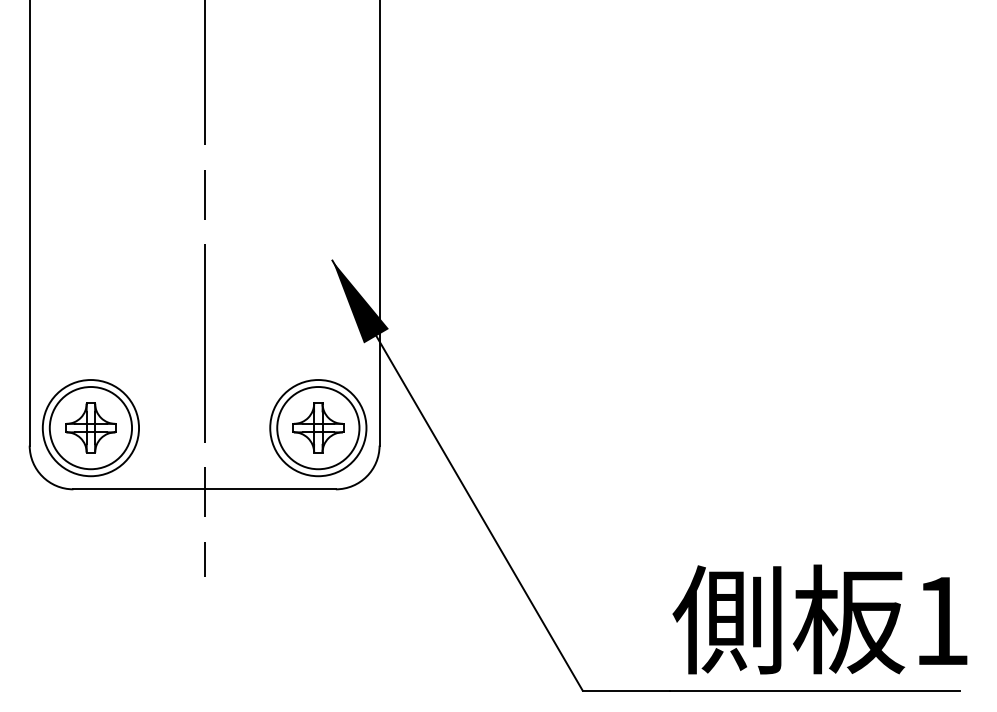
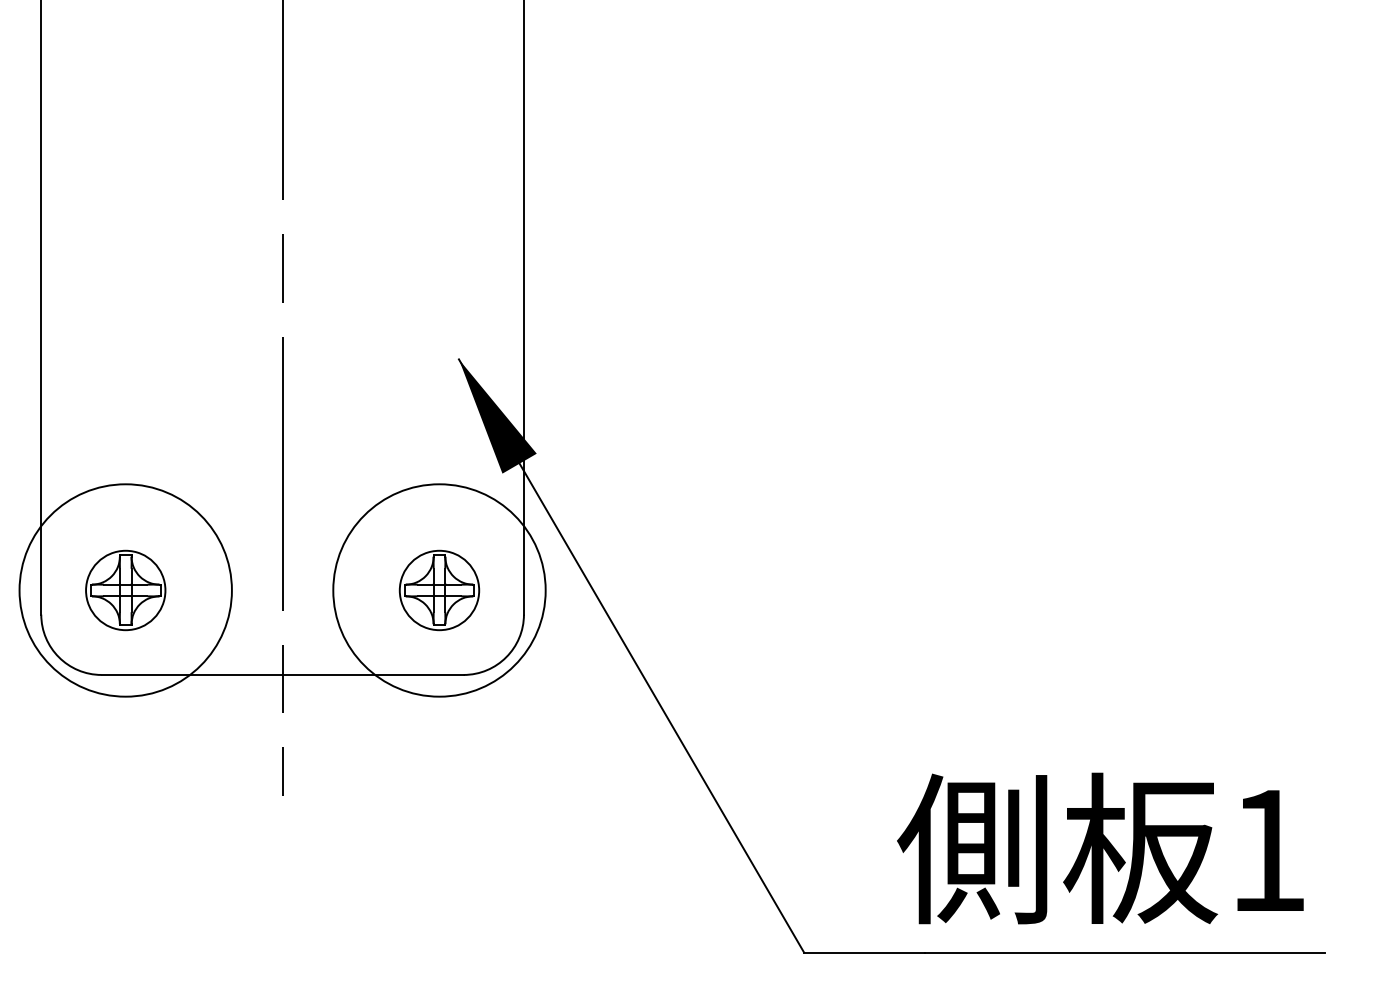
circle: (90, 428) -> (125, 590), size x0.7
circle: (90, 428) -> (125, 590), size x1.6
circle: (318, 428) -> (439, 590), size x0.7
circle: (318, 428) -> (439, 590), size x1.6
text: (819, 619) -> (1100, 848), moved

